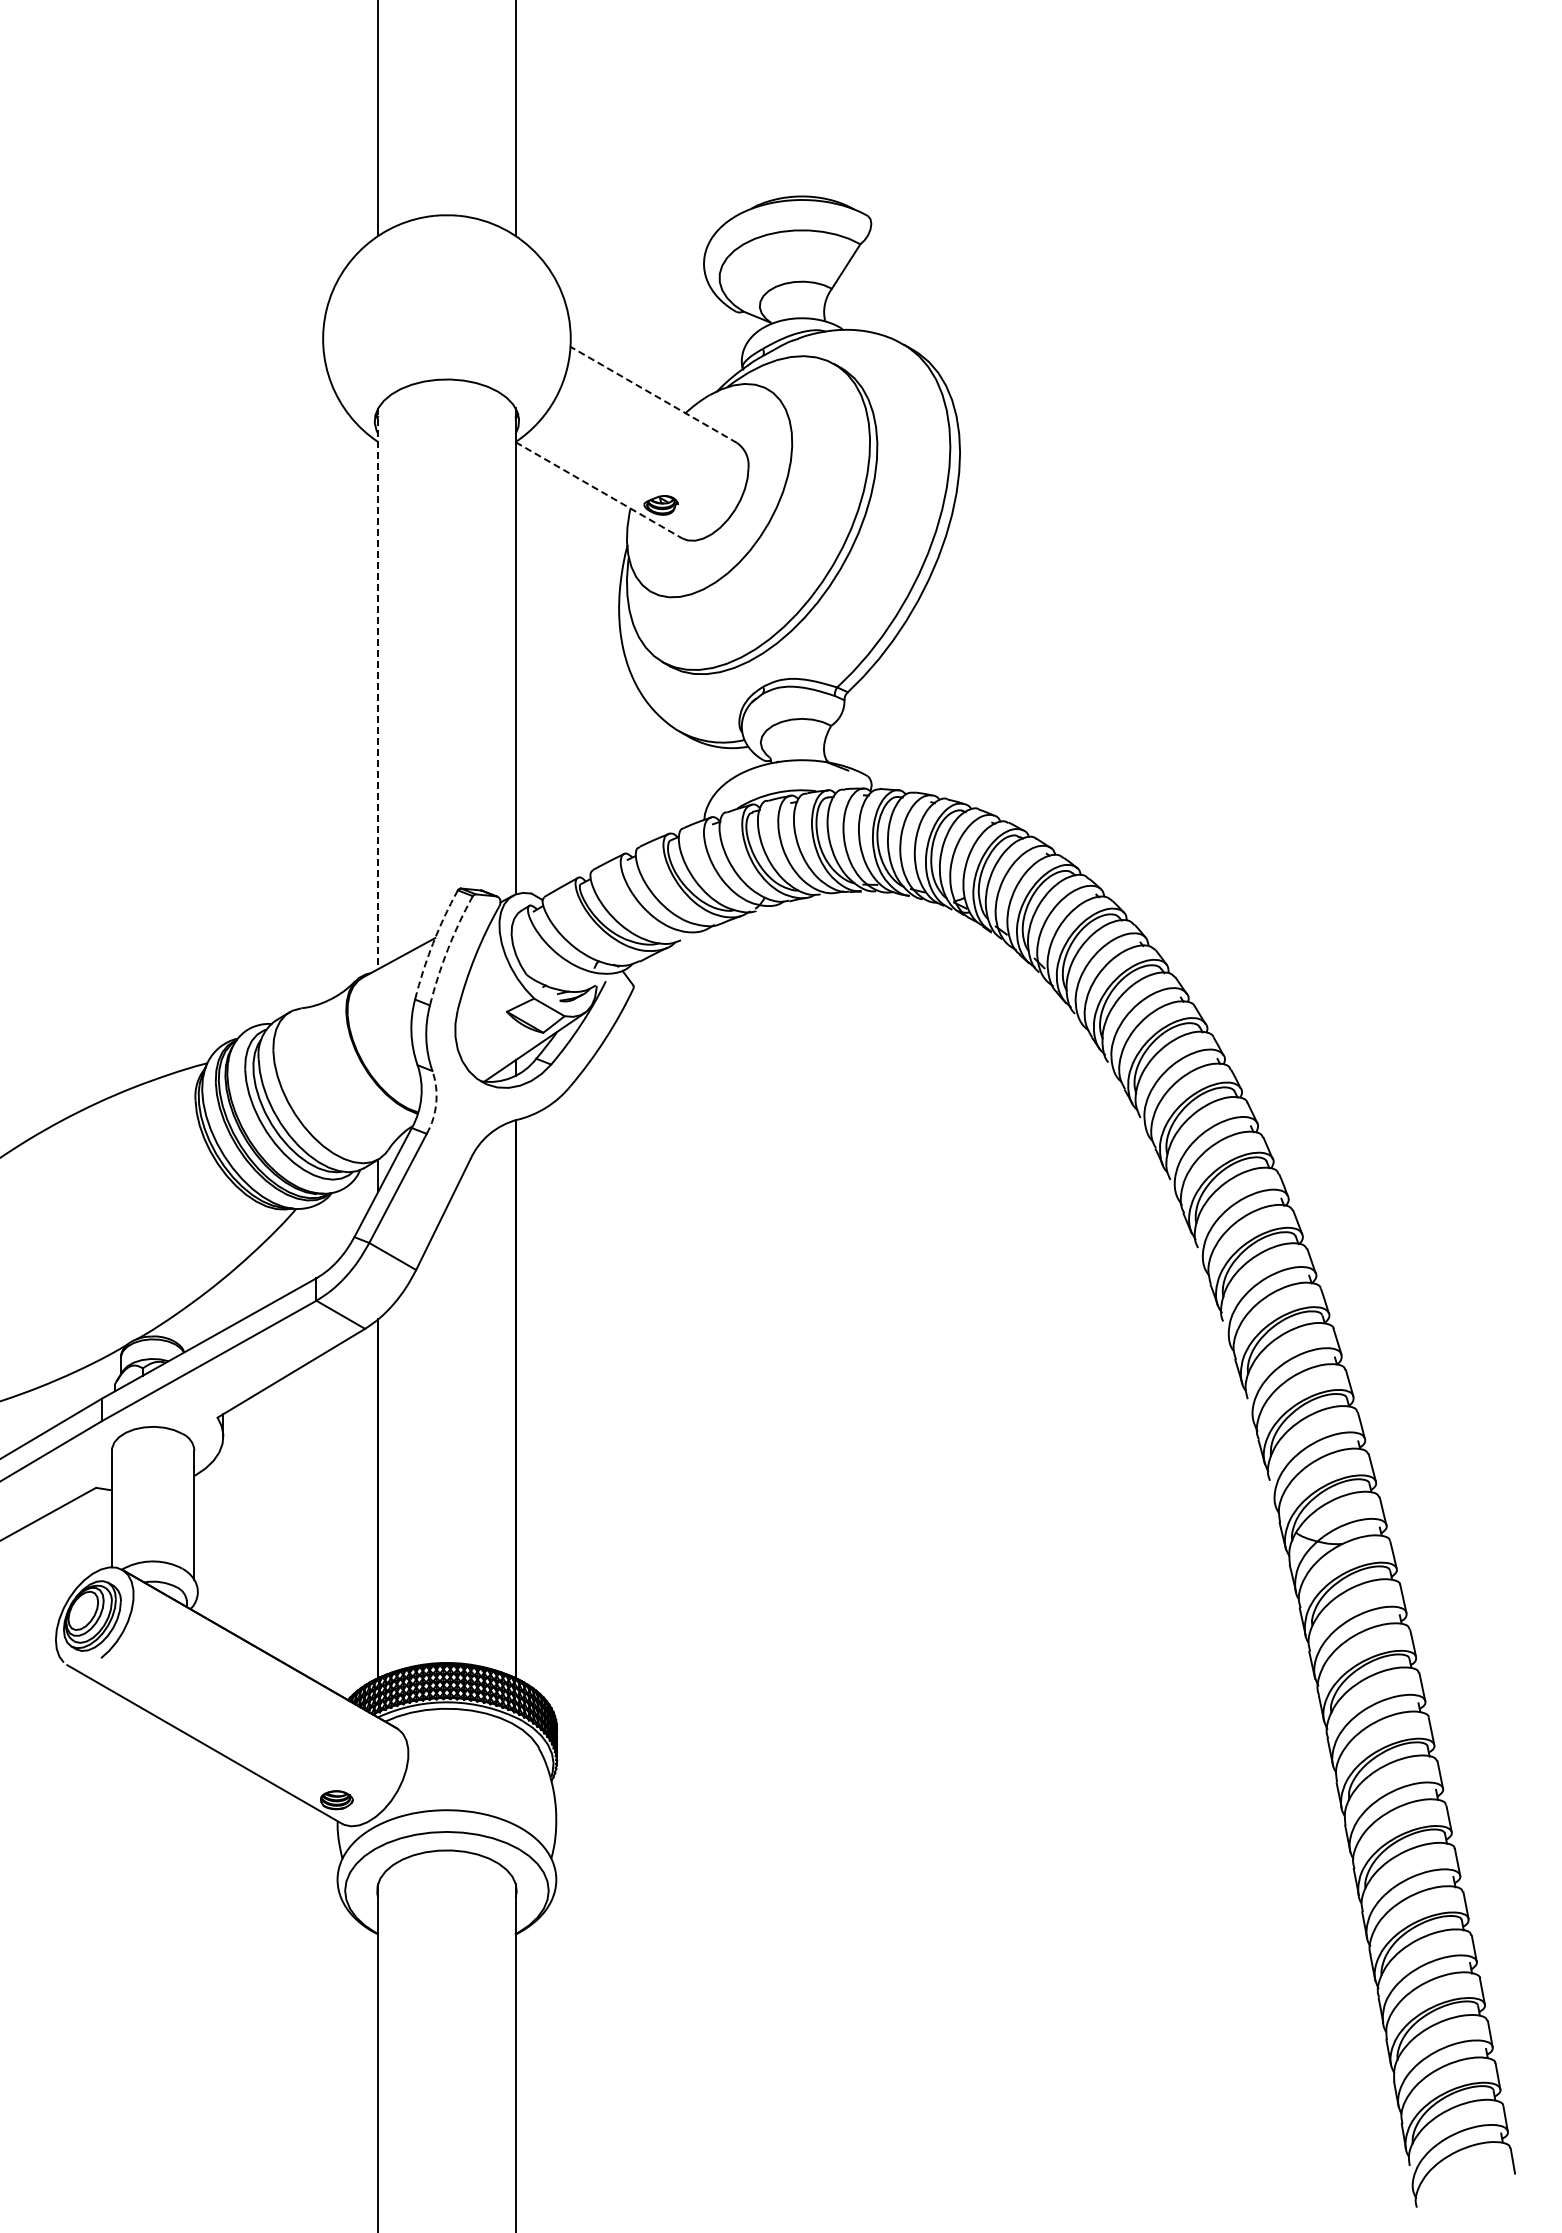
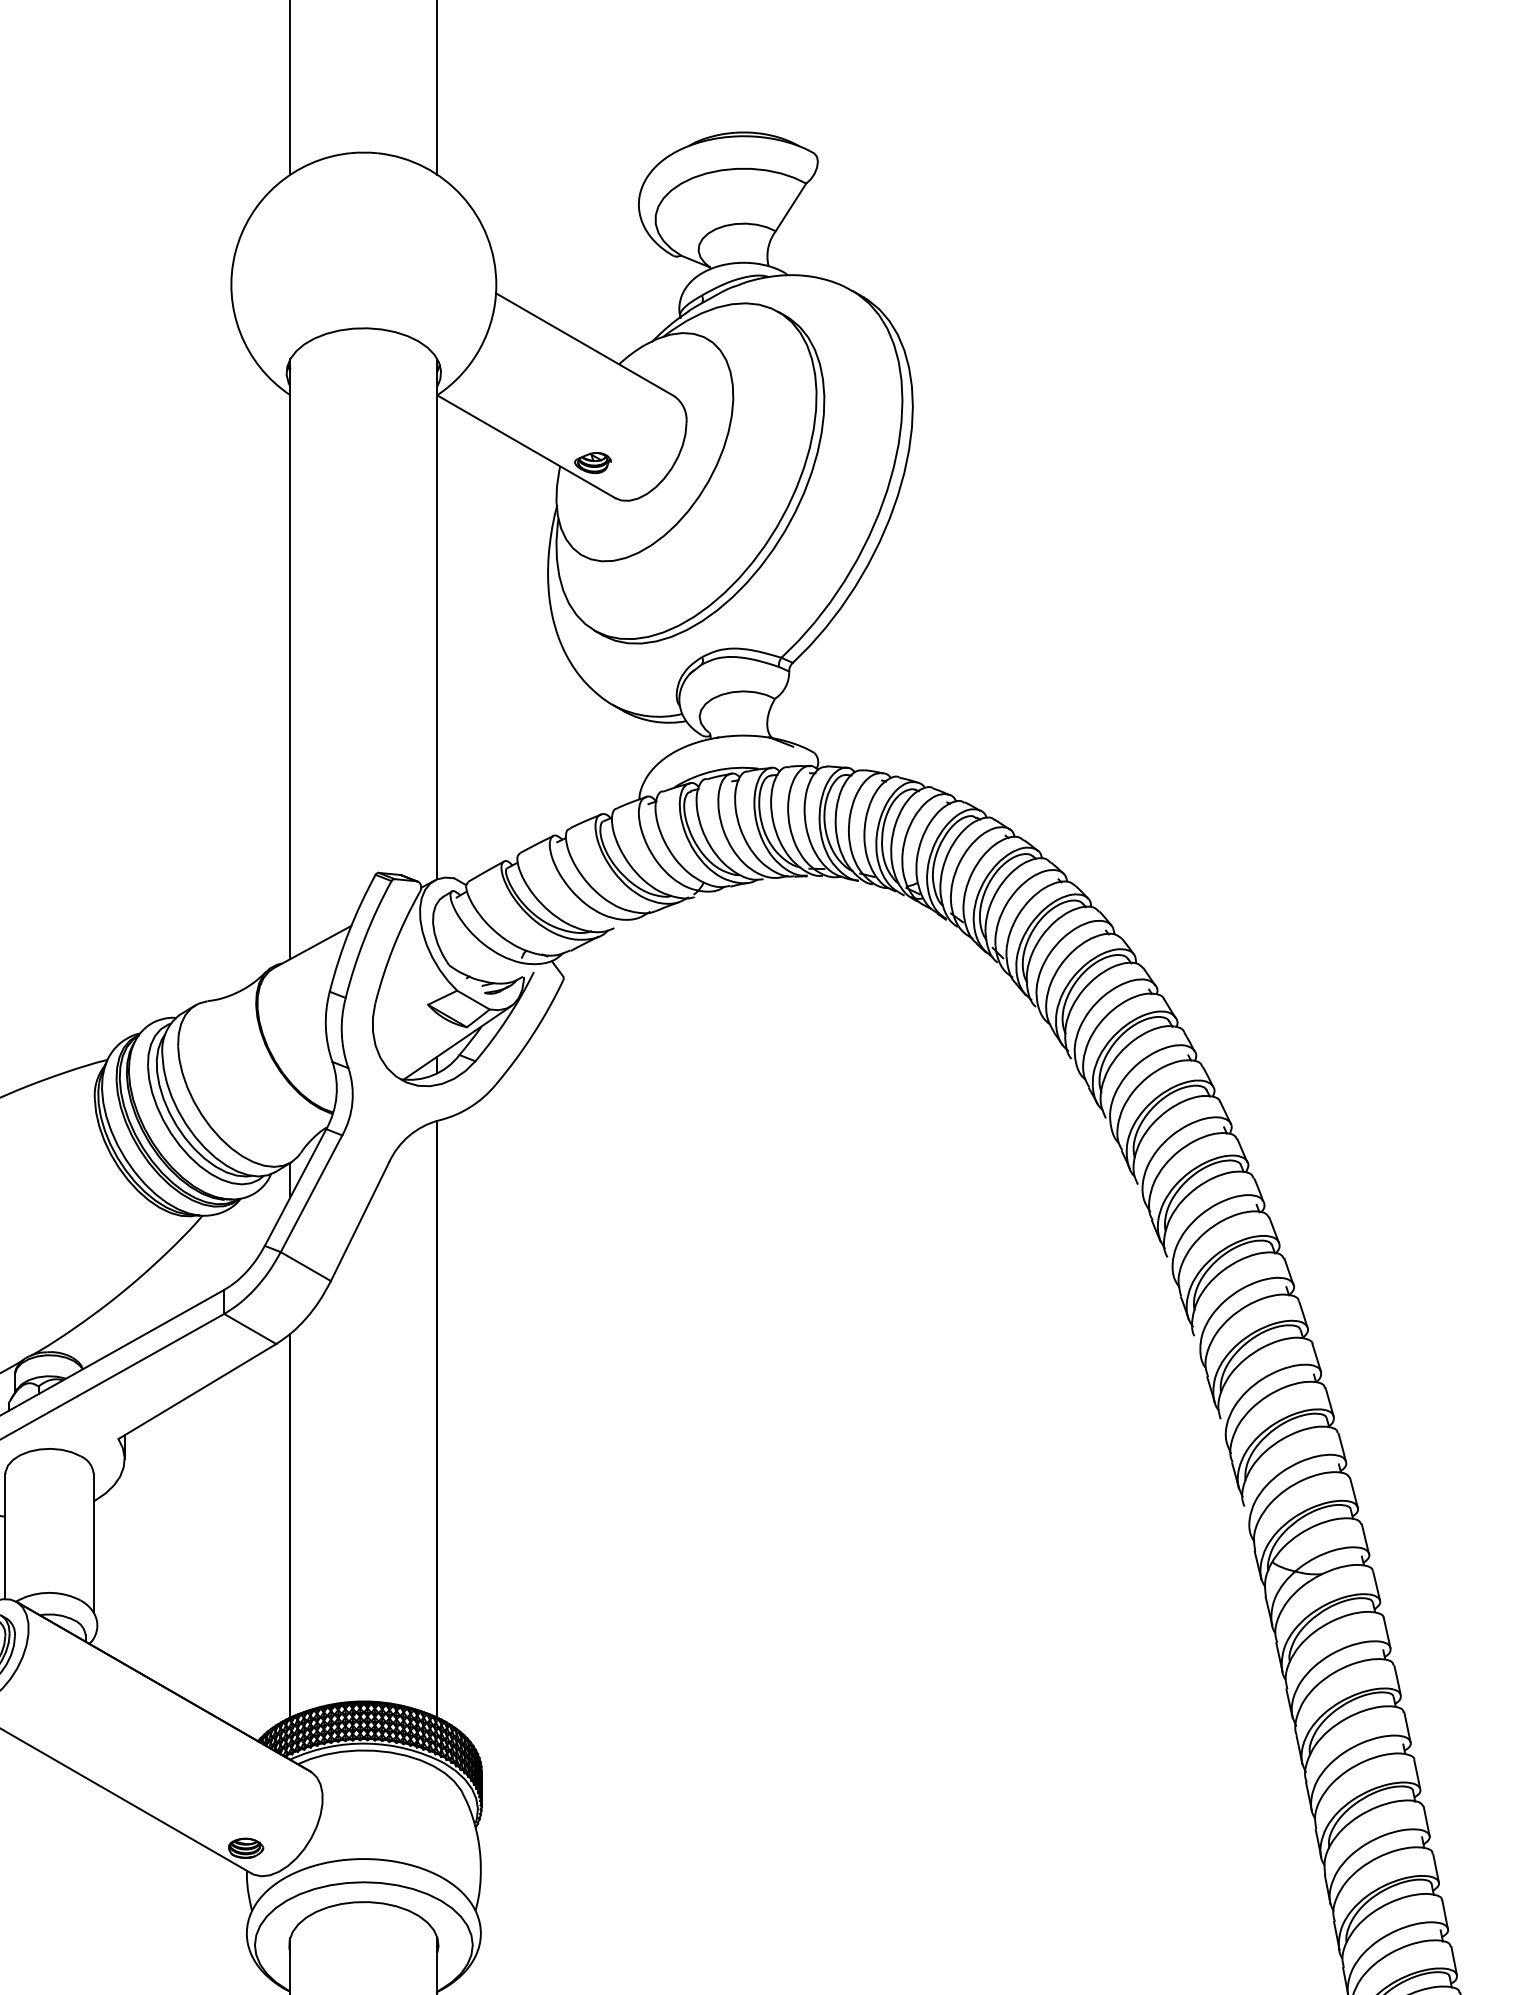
line: (653, 394) -> (584, 344), dashed -> solid
line: (599, 490) -> (527, 447), dashed -> solid
line: (378, 689) -> (290, 659), dashed -> solid
arc: (433, 943) -> (349, 931), dashed -> solid
arc: (447, 949) -> (364, 938), dashed -> solid
arc: (436, 1103) -> (352, 1102), dashed -> solid

